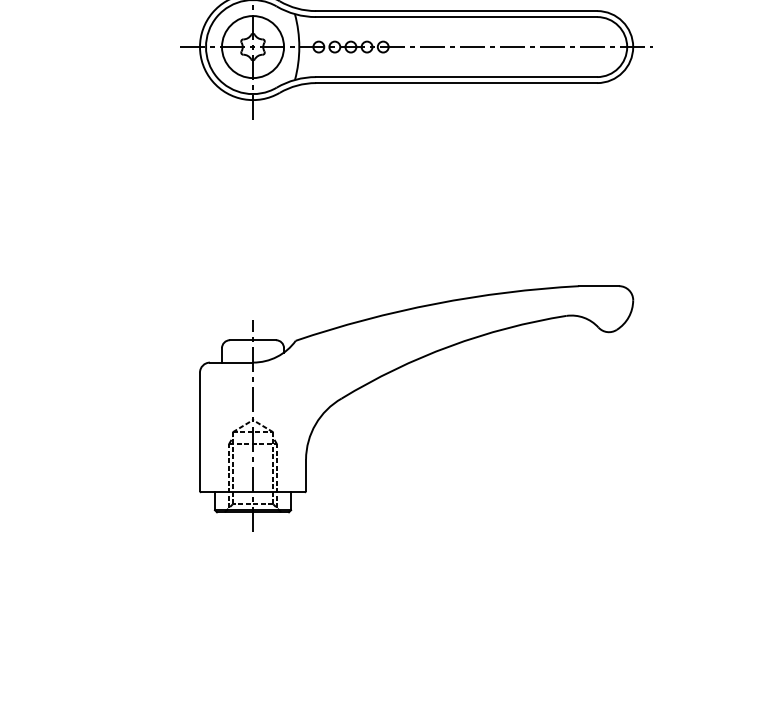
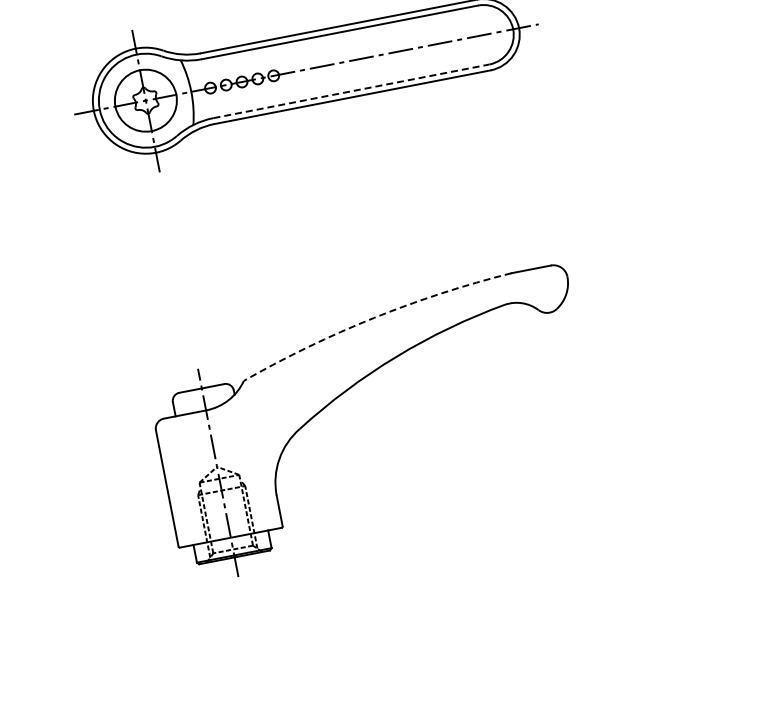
line: (456, 77) -> (351, 91), solid -> dashed
arc: (435, 303) -> (373, 317), solid -> dashed

